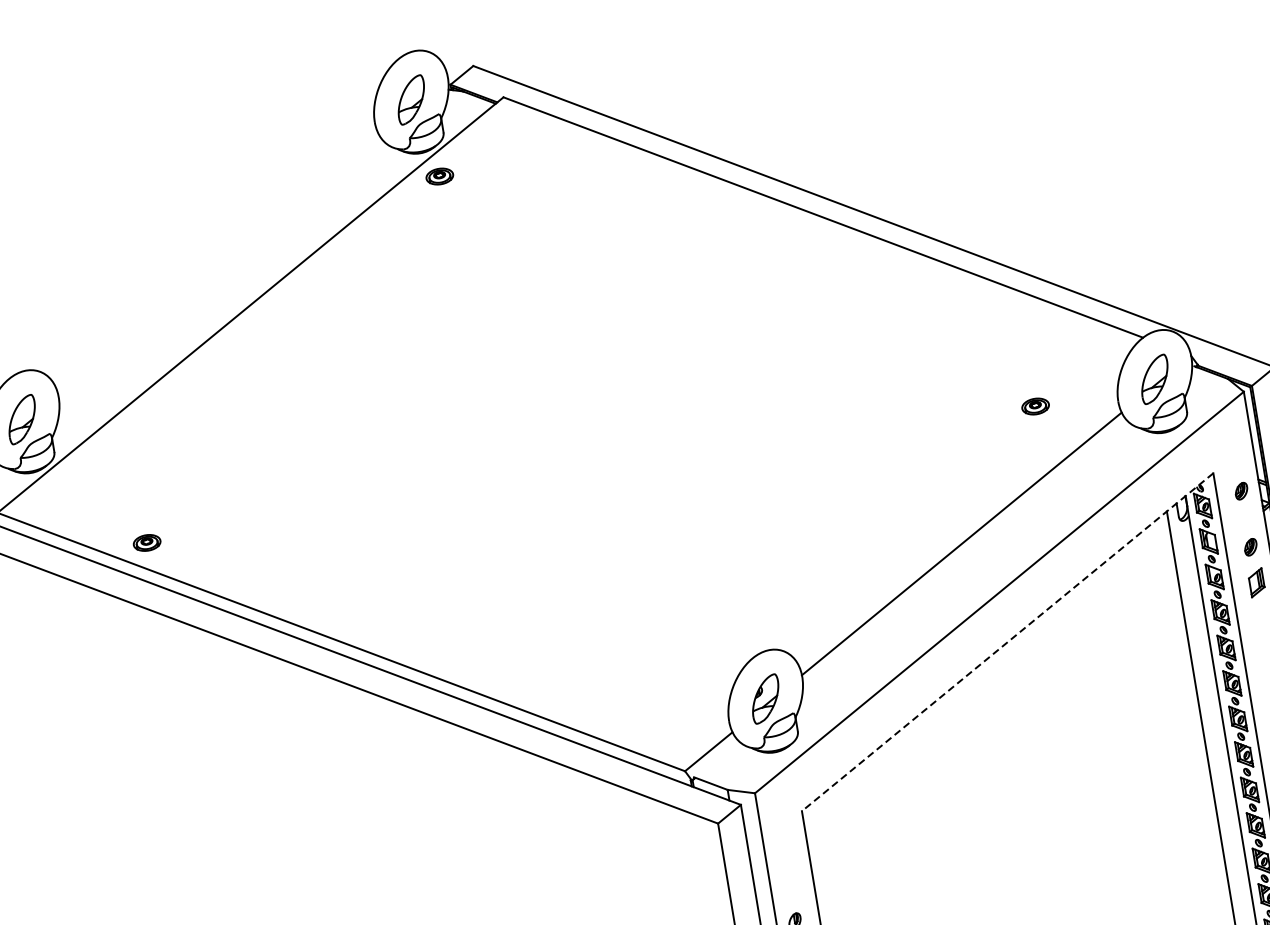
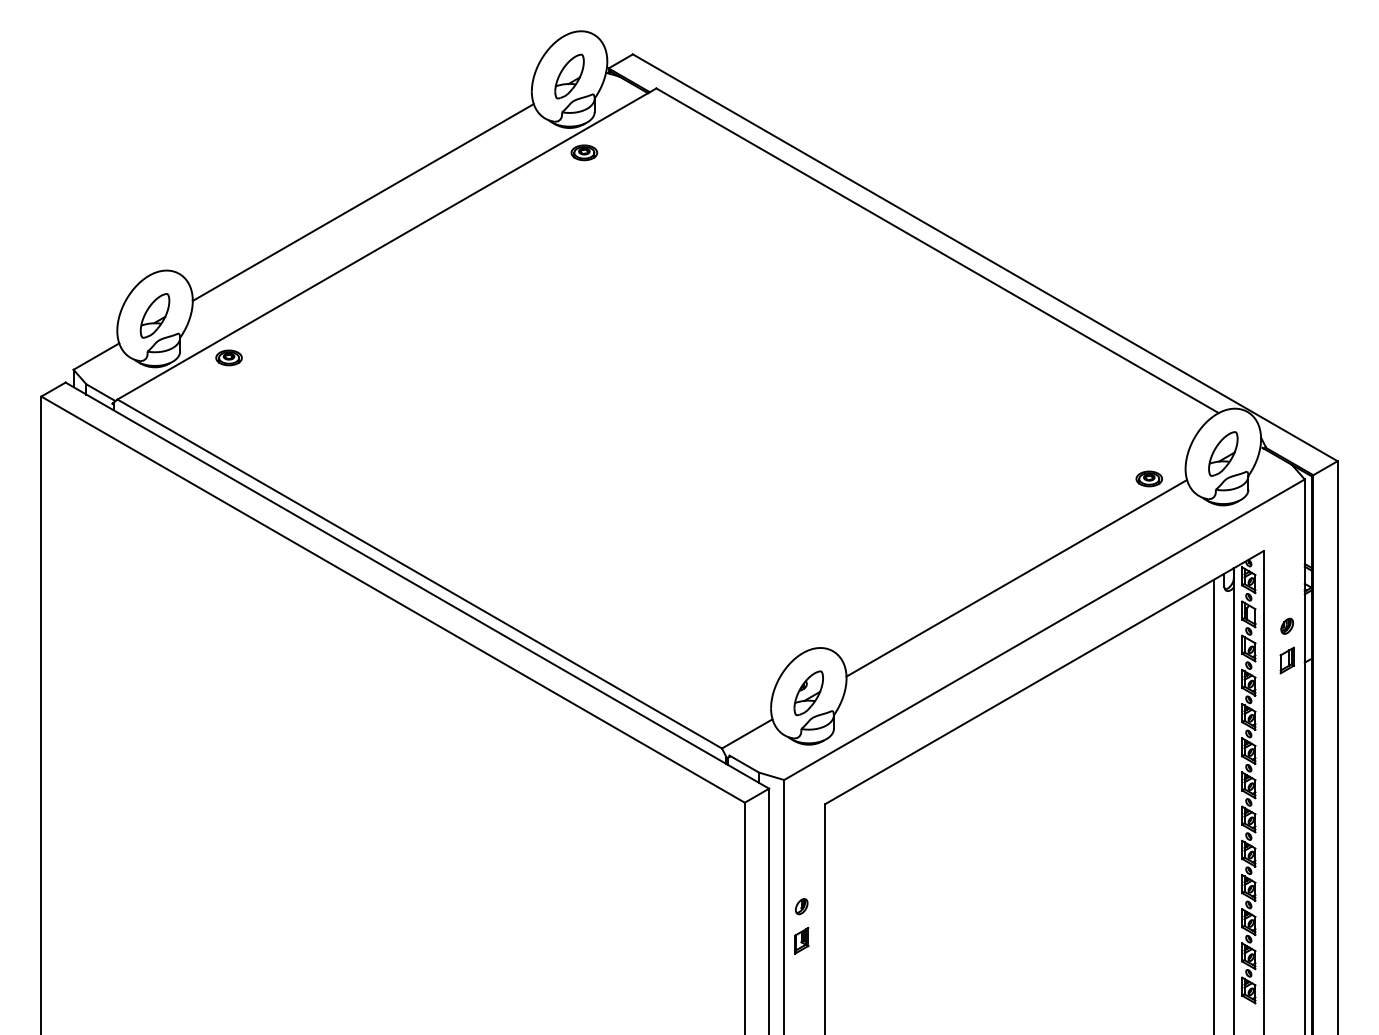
line: (218, 266) -> (362, 202), added
part: (1034, 406) -> (1148, 478), moved
part: (1241, 490) -> (1287, 571), removed
part: (146, 542) -> (228, 357), moved
line: (1007, 642) -> (1044, 677), dashed -> solid

